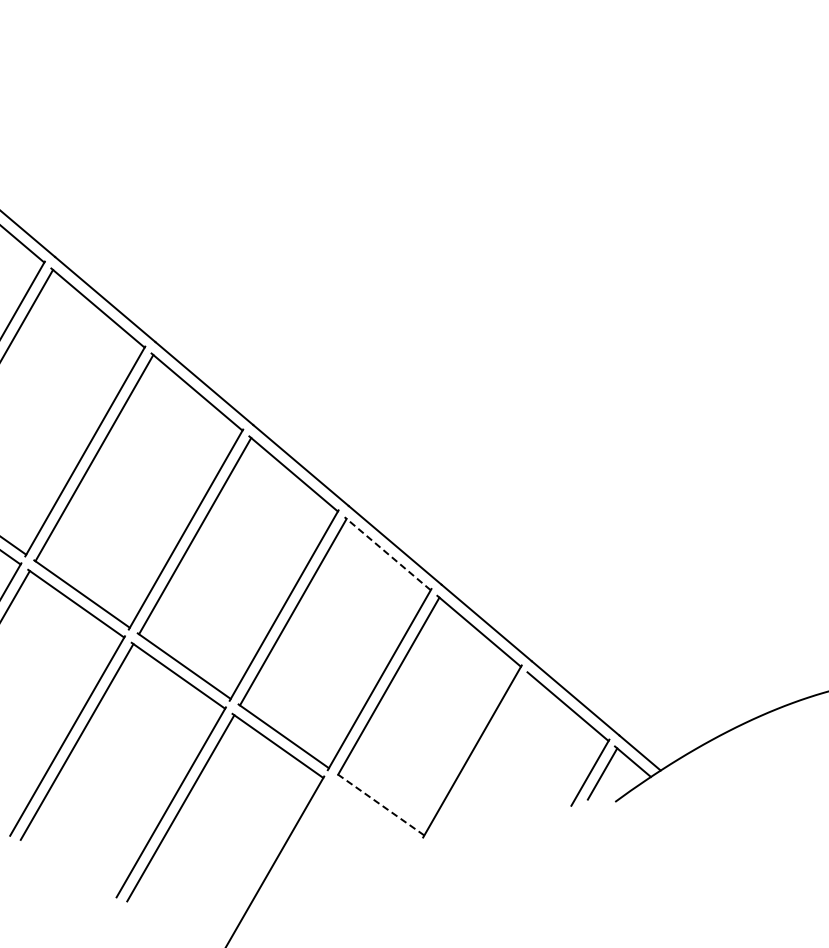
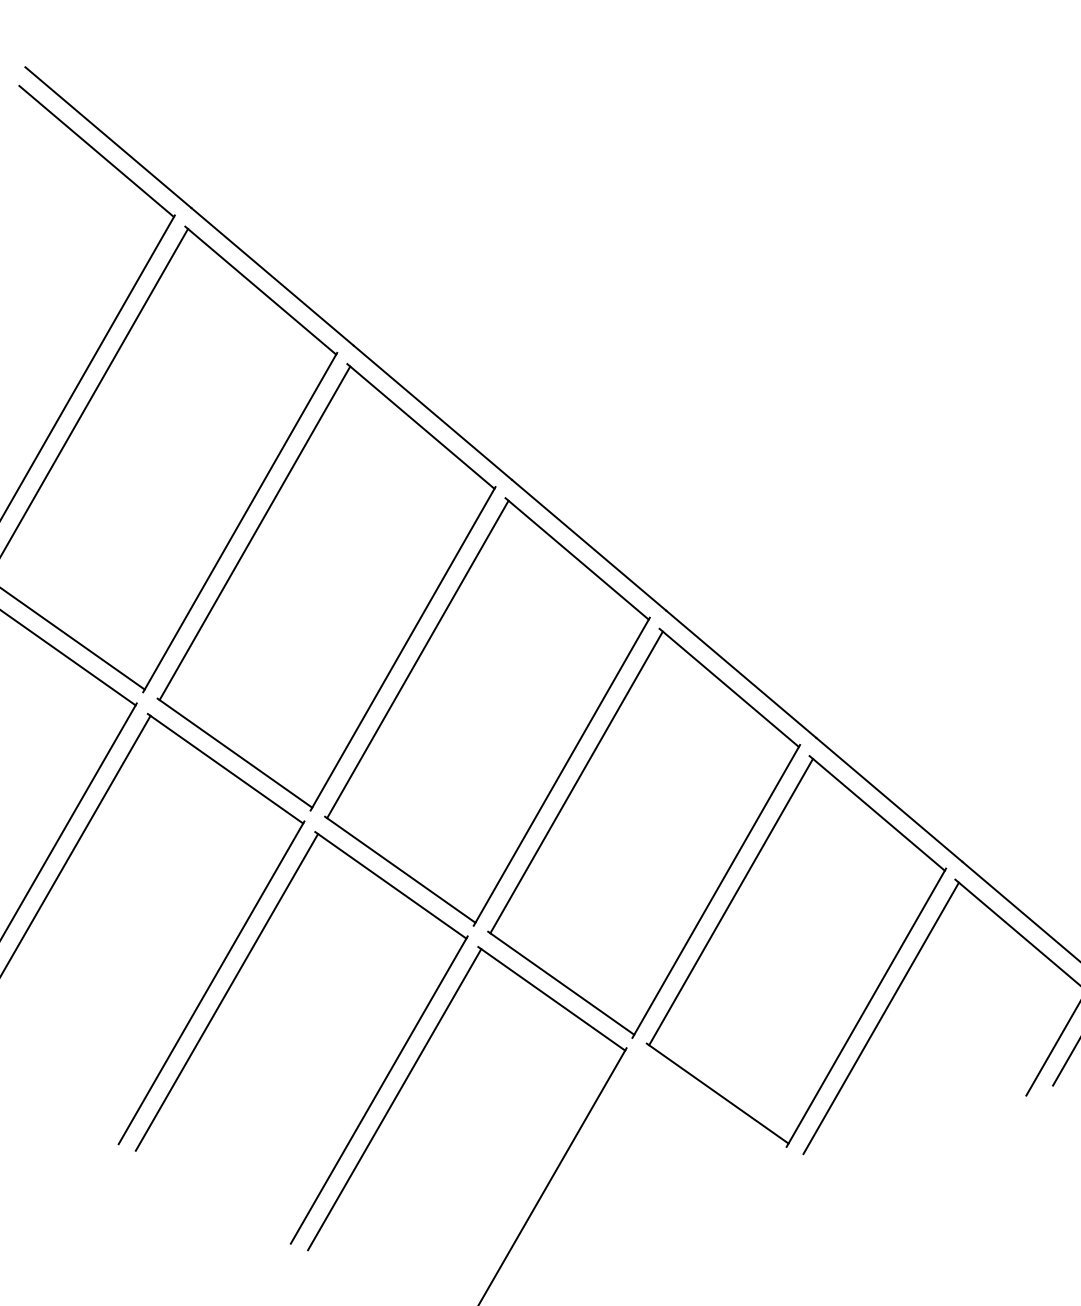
line: (387, 553) -> (728, 687), dashed -> solid
line: (481, 757) -> (880, 1017), added
line: (380, 804) -> (717, 1093), dashed -> solid

